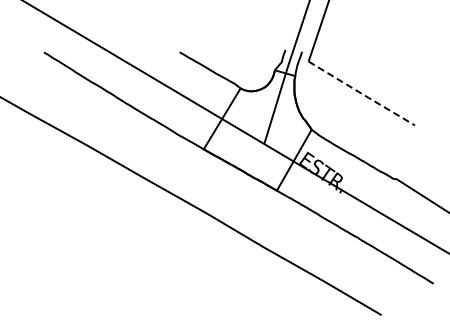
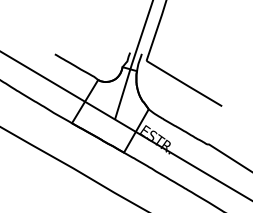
line: (362, 93) -> (184, 83), dashed -> solid

